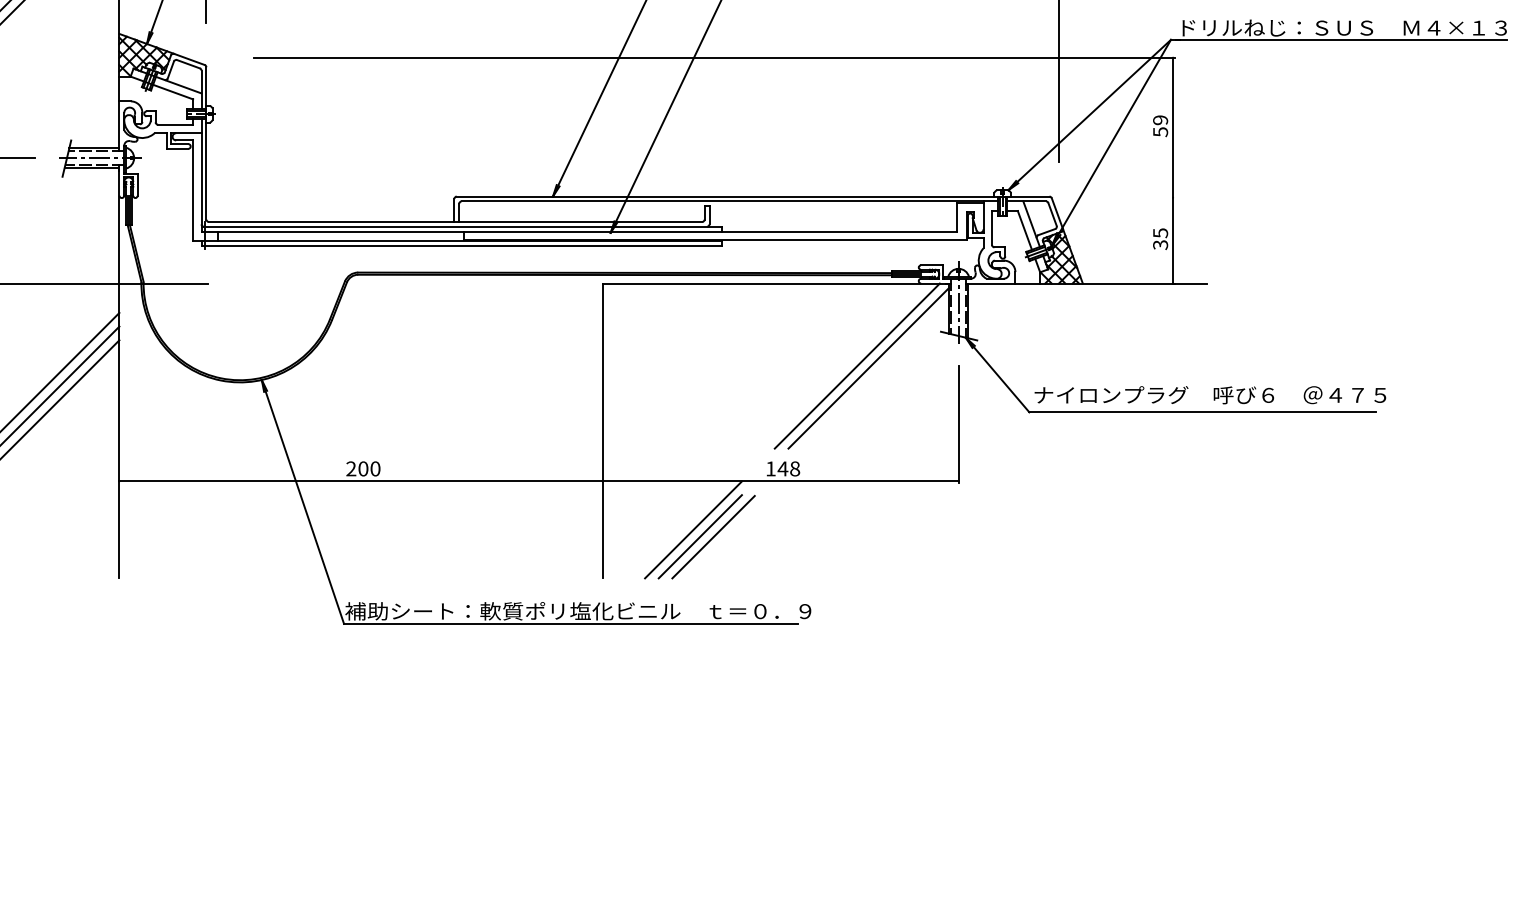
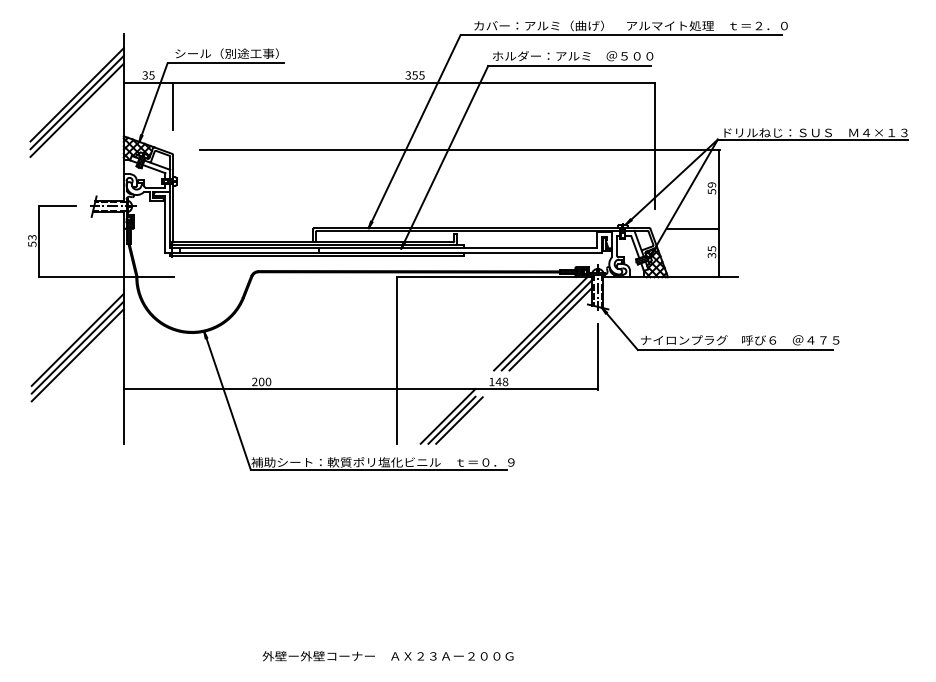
line: (1127, 197) -> (693, 228), added
line: (874, 374) -> (550, 328), added

